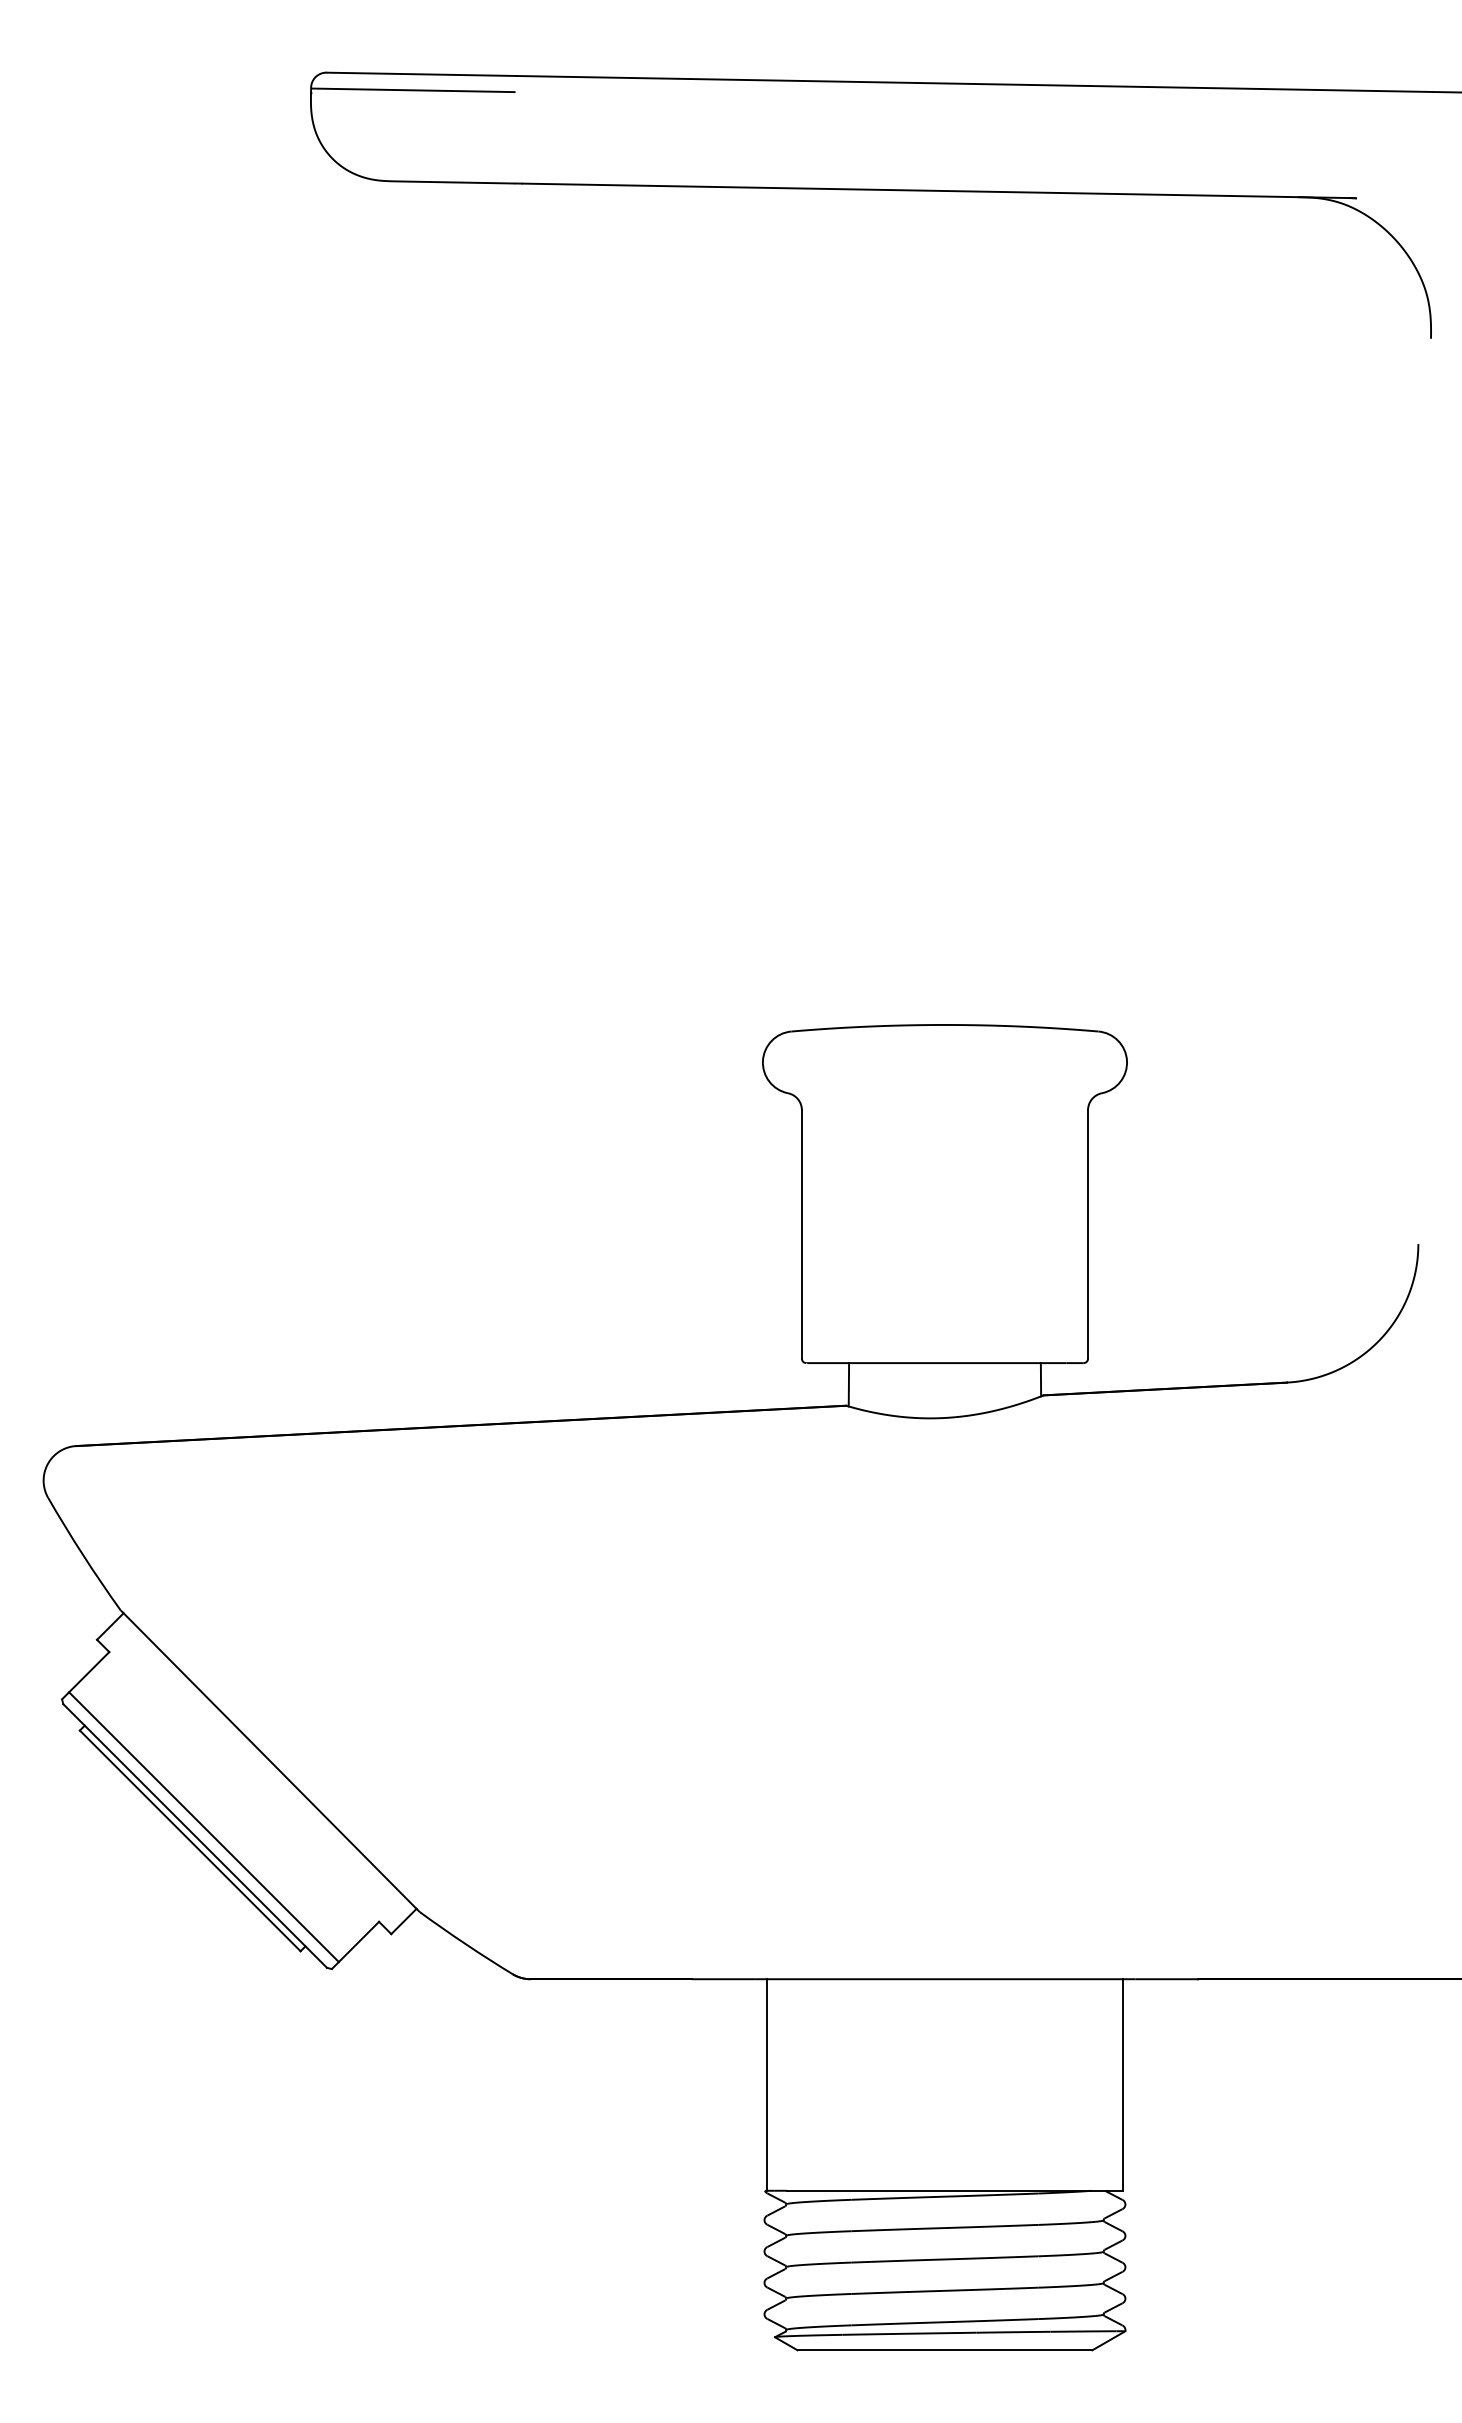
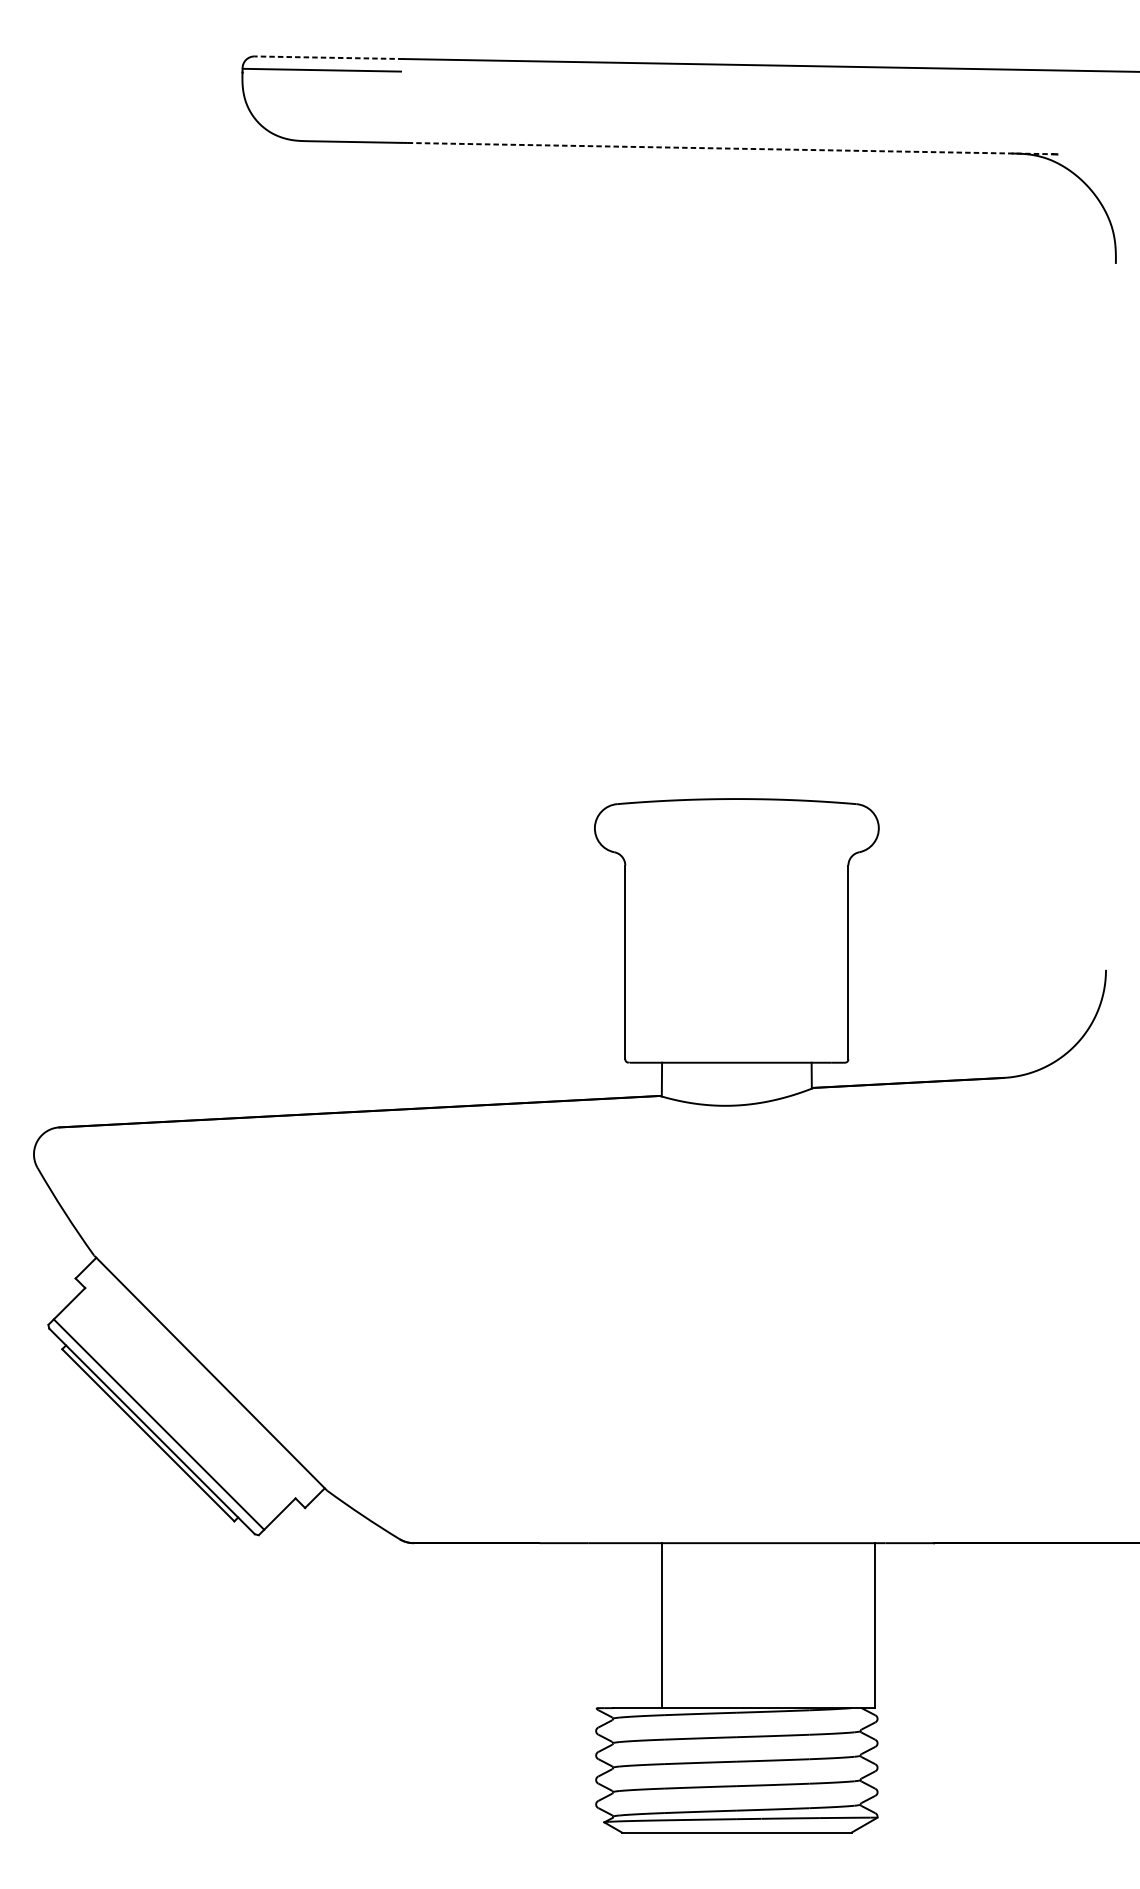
line: (421, 74) -> (328, 57), solid -> dashed
line: (937, 190) -> (731, 148), solid -> dashed
line: (767, 2084) -> (662, 1625), moved

